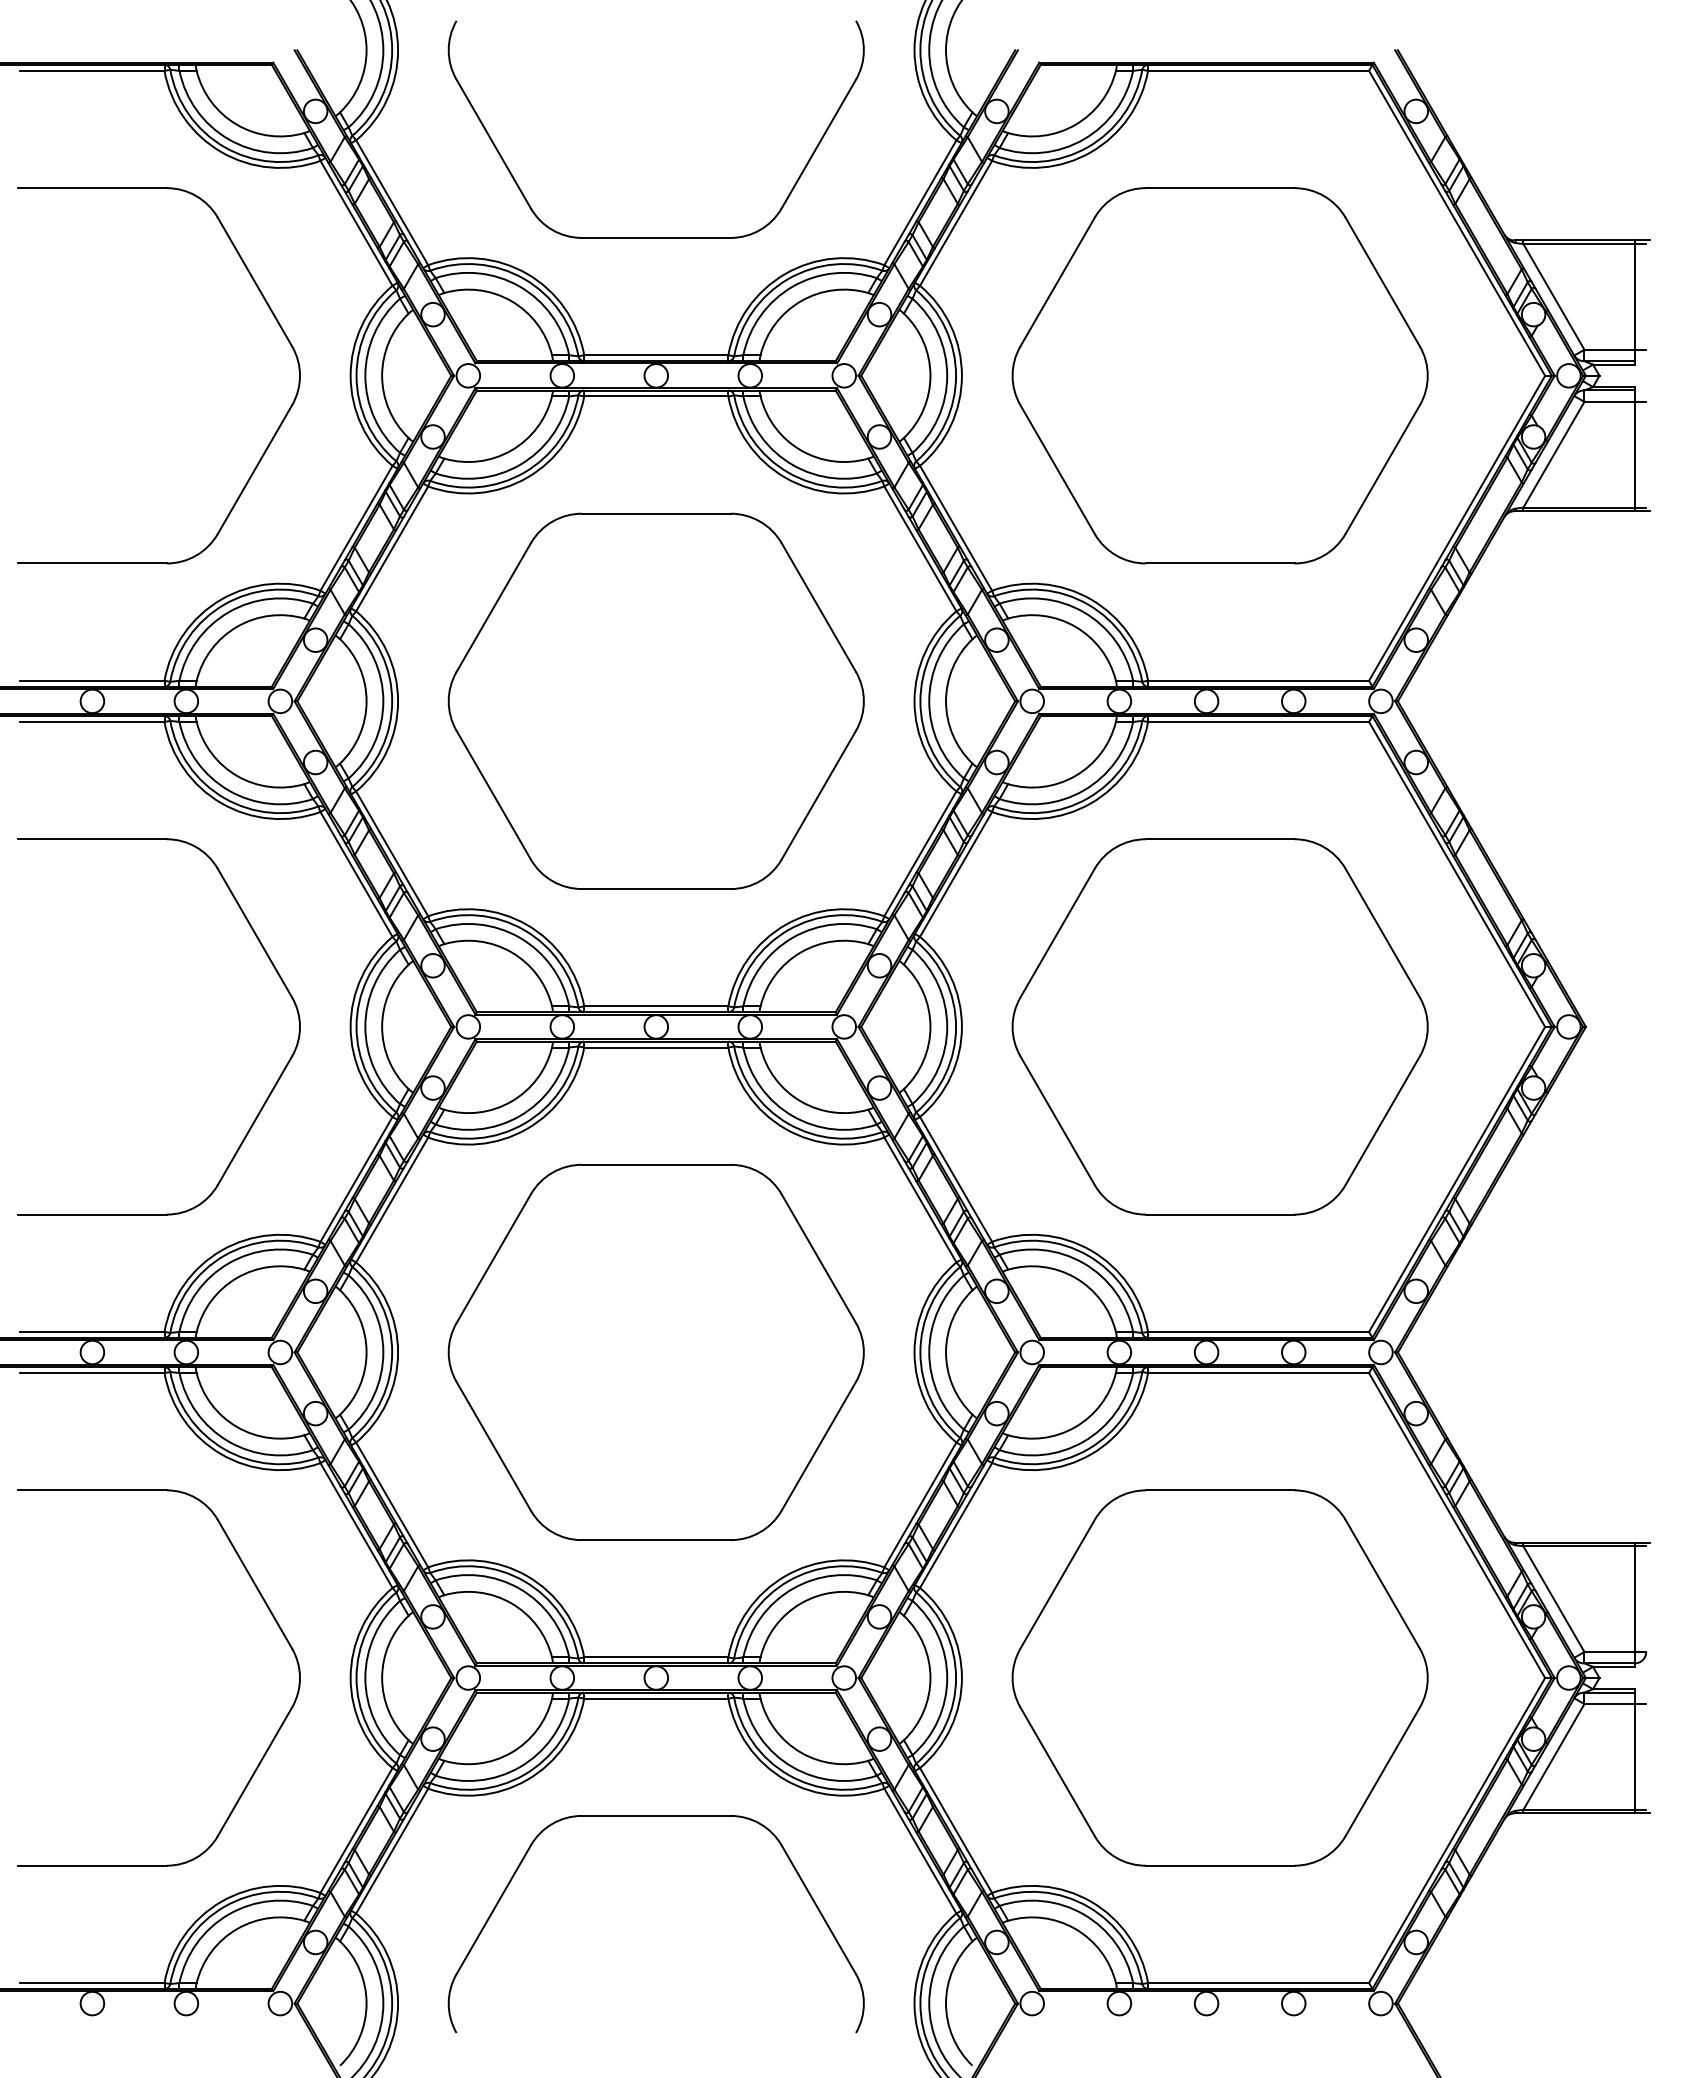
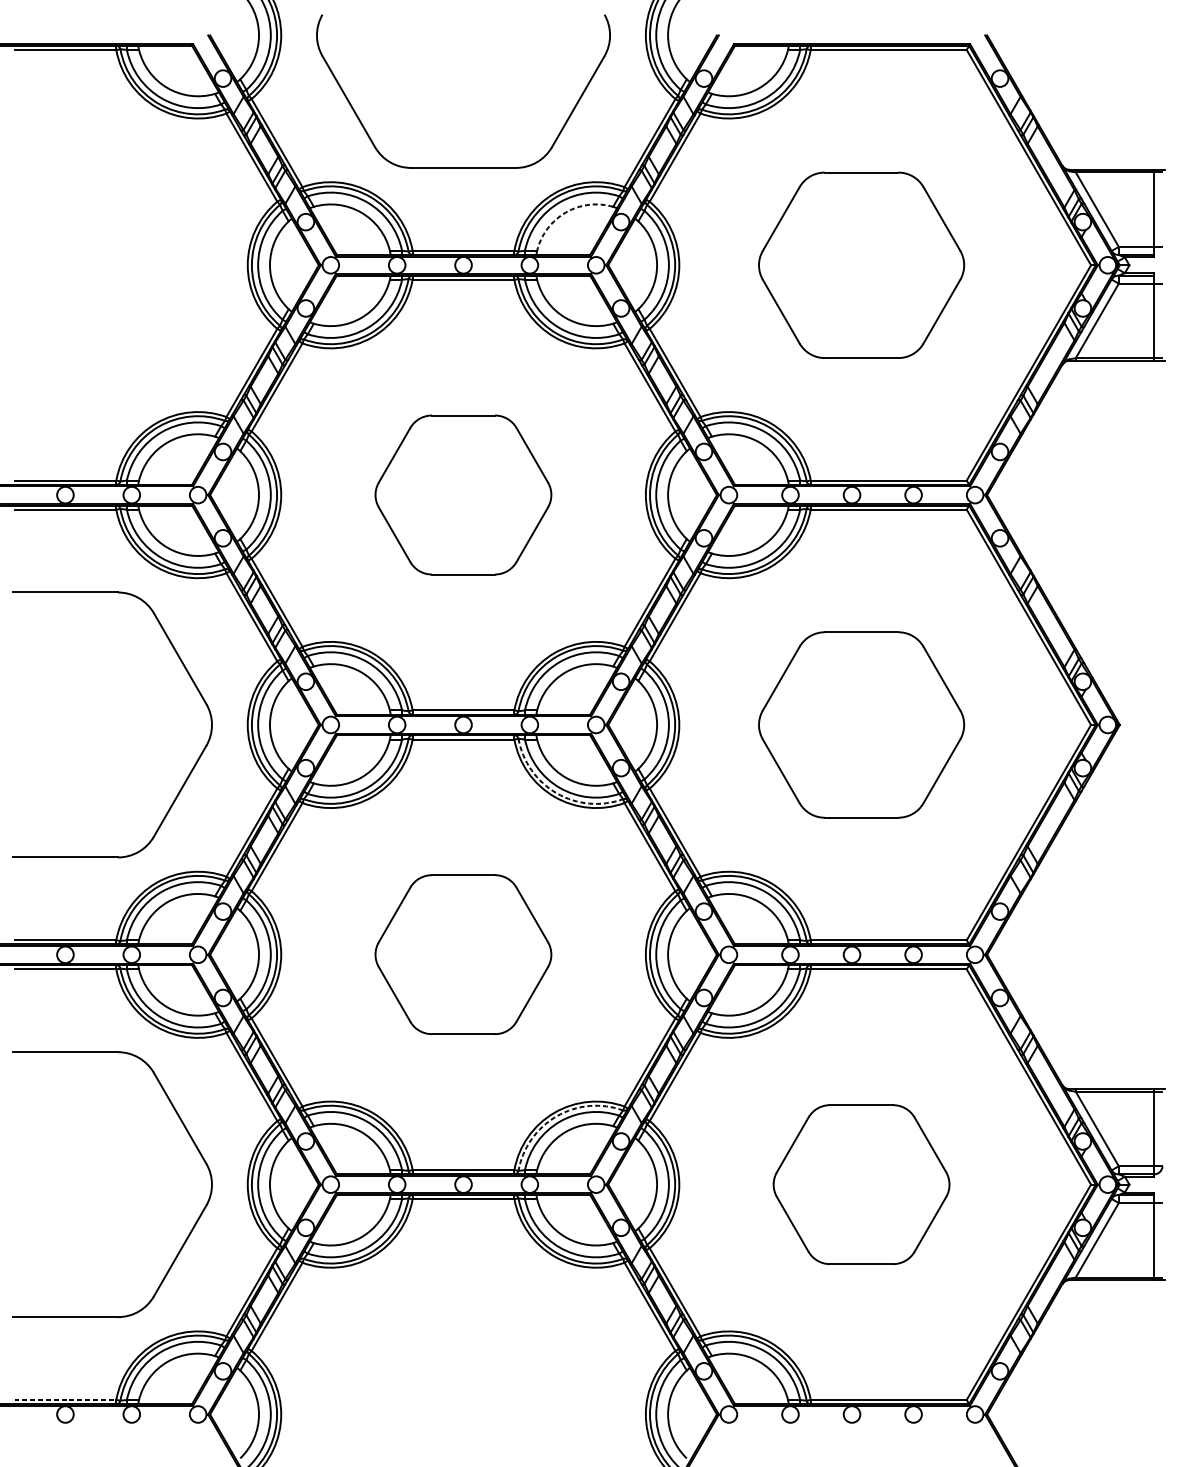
arc: (801, 301) -> (566, 212), solid -> dashed
part: (270, 311) -> (191, 219), removed
part: (1219, 375) -> (861, 265), size x0.7
part: (655, 700) -> (462, 494), size x0.6
part: (1219, 1026) -> (861, 724), size x0.7
arc: (788, 1123) -> (556, 793), solid -> dashed
part: (655, 1351) -> (462, 954), size x0.6
arc: (788, 1581) -> (556, 1116), solid -> dashed
part: (1219, 1677) -> (861, 1184), size x0.6
part: (655, 1816) -> (462, 1282), removed
line: (92, 1983) -> (65, 1400), solid -> dashed

